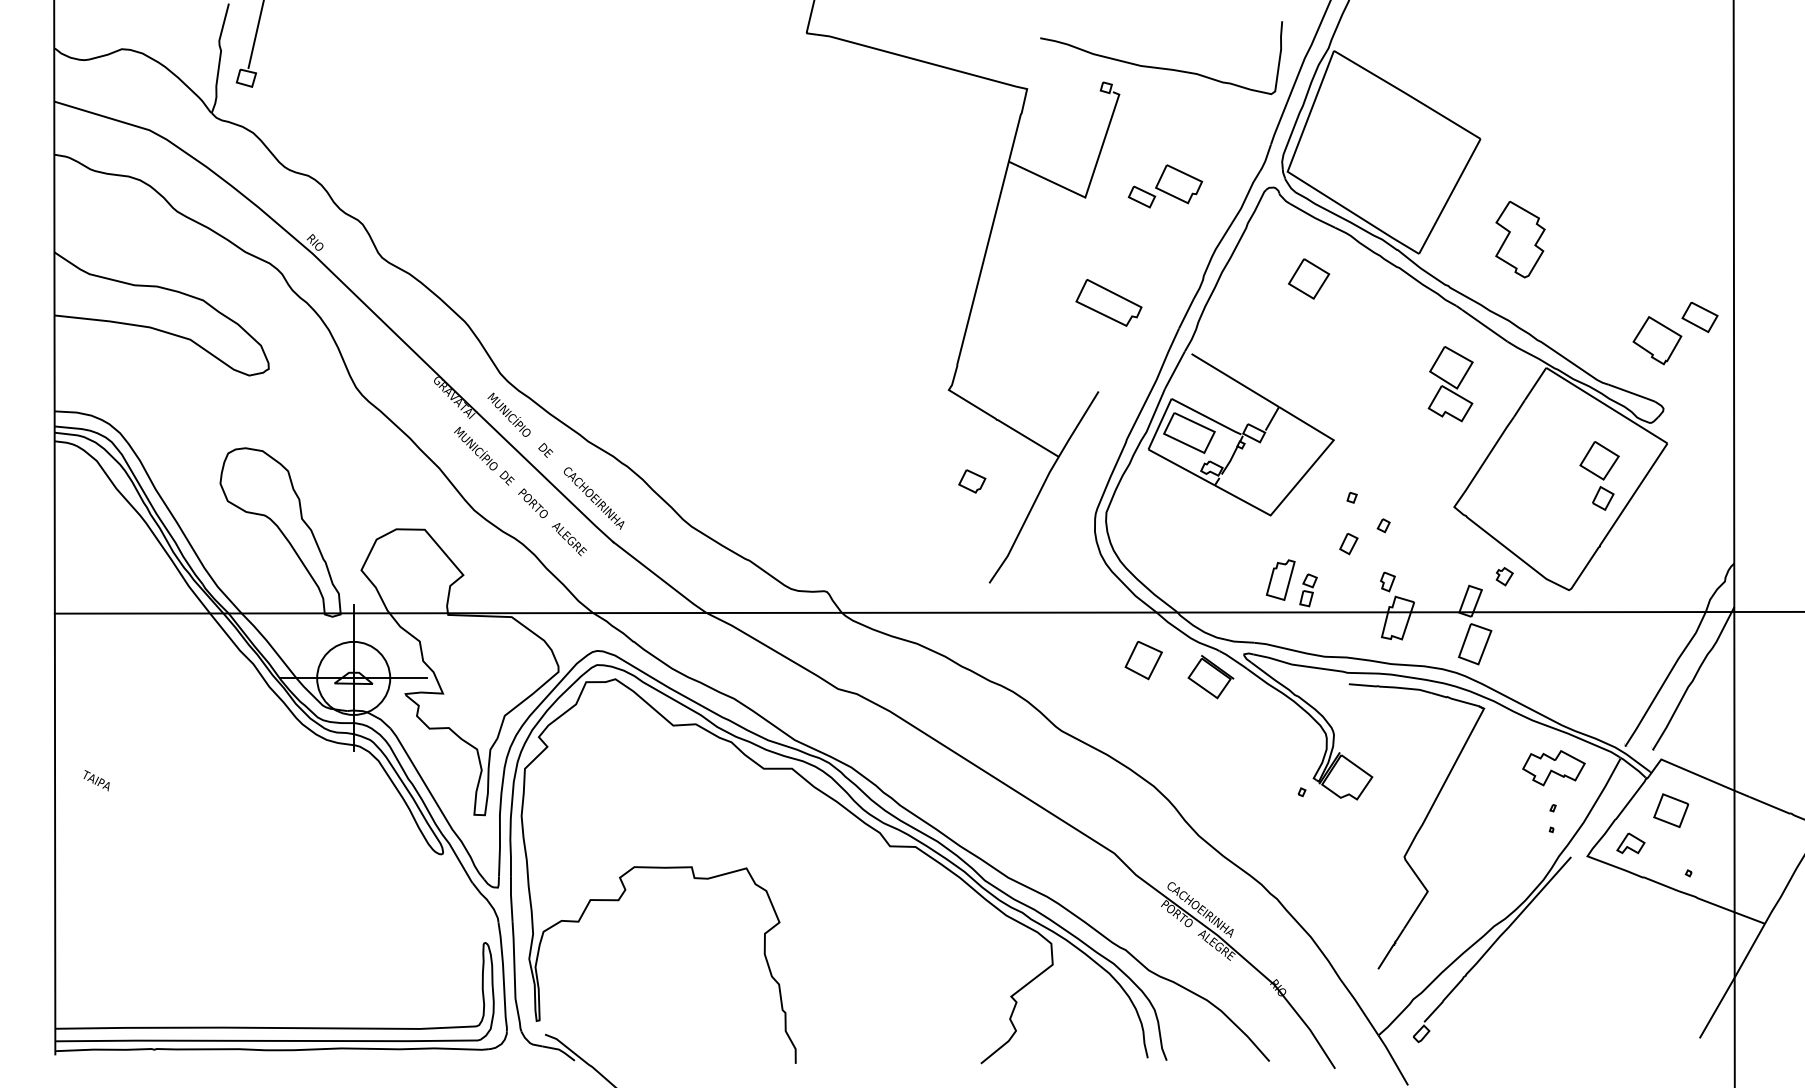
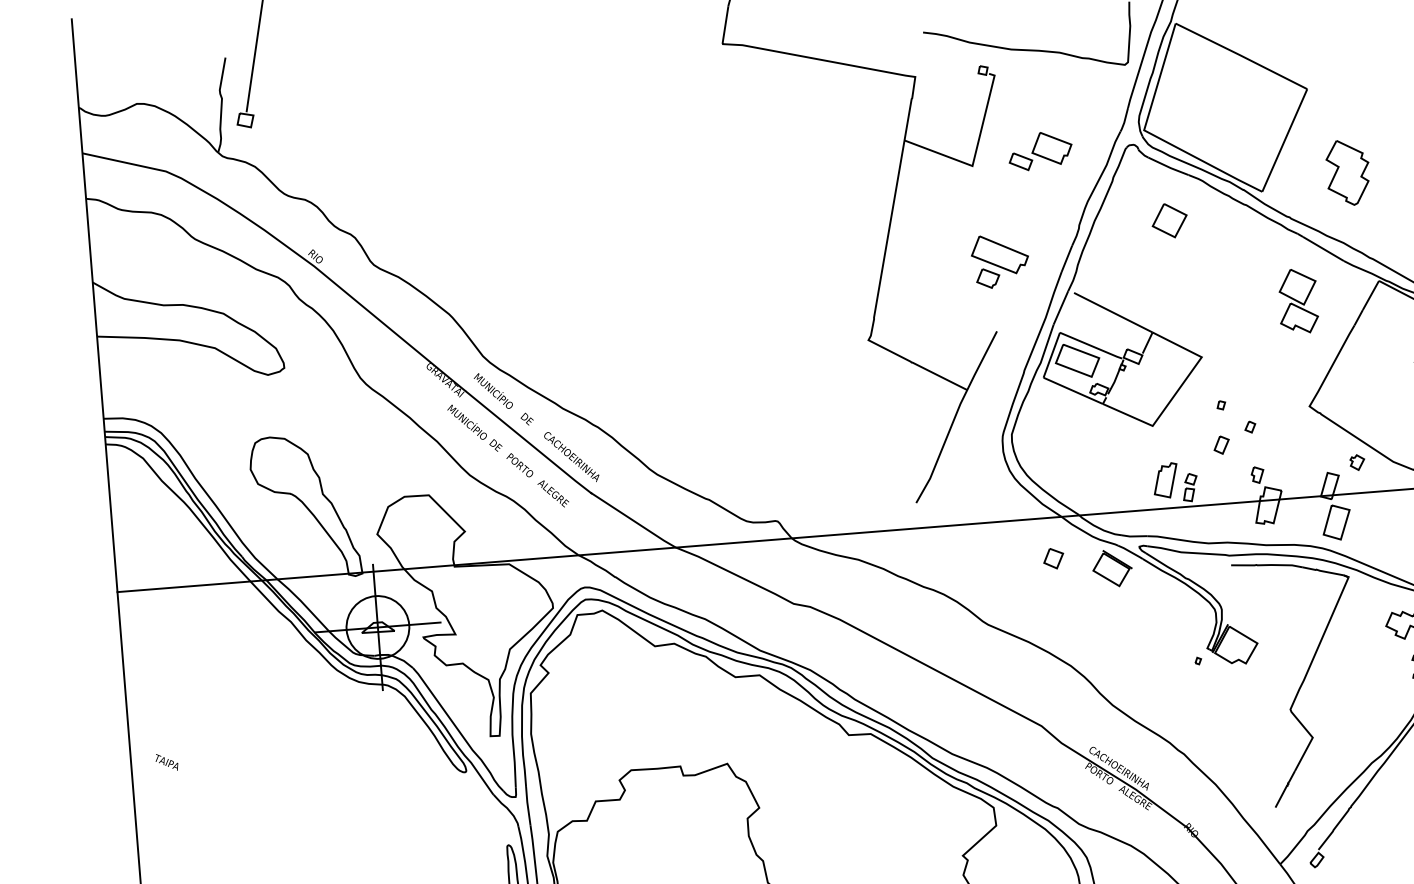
part: (972, 481) -> (988, 278), moved
part: (1143, 659) -> (1053, 557), size x0.62
text: (96, 780) -> (166, 762), moved

